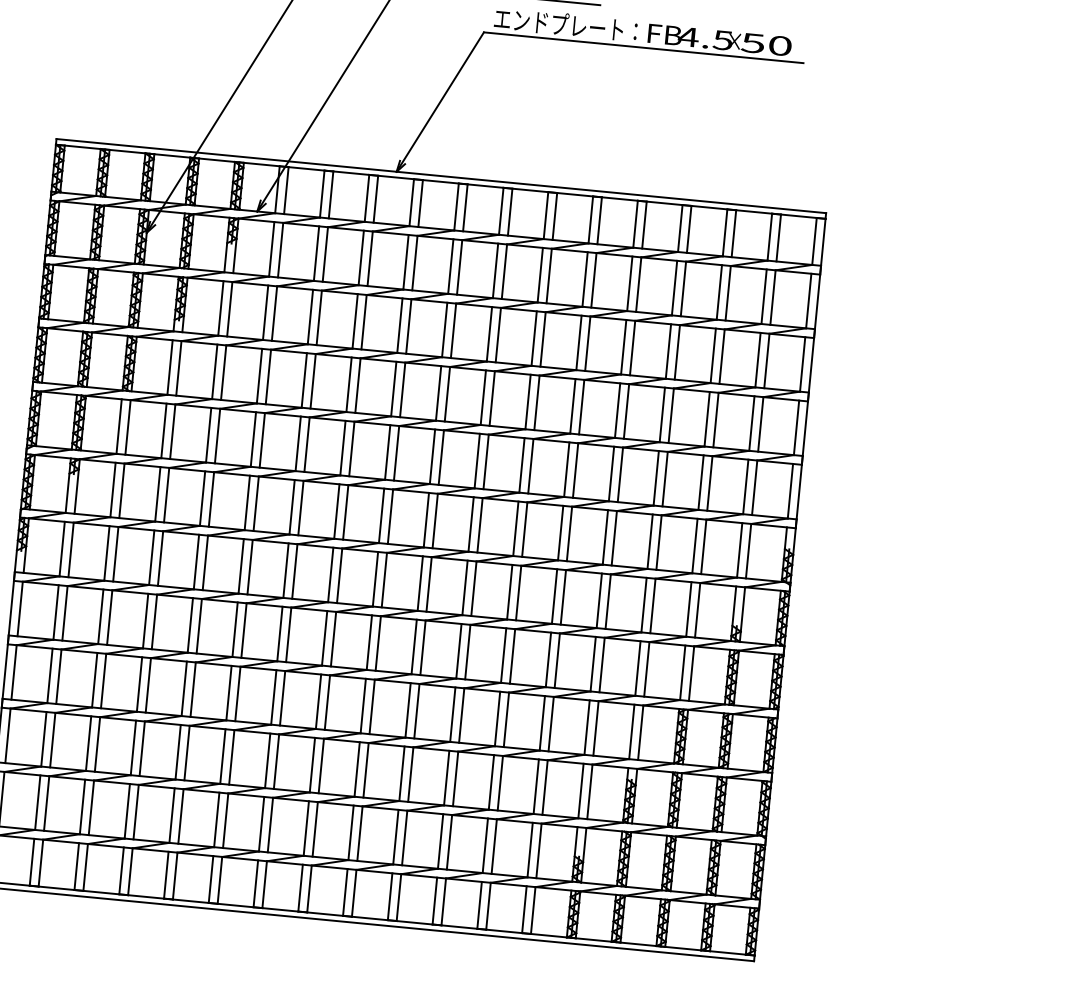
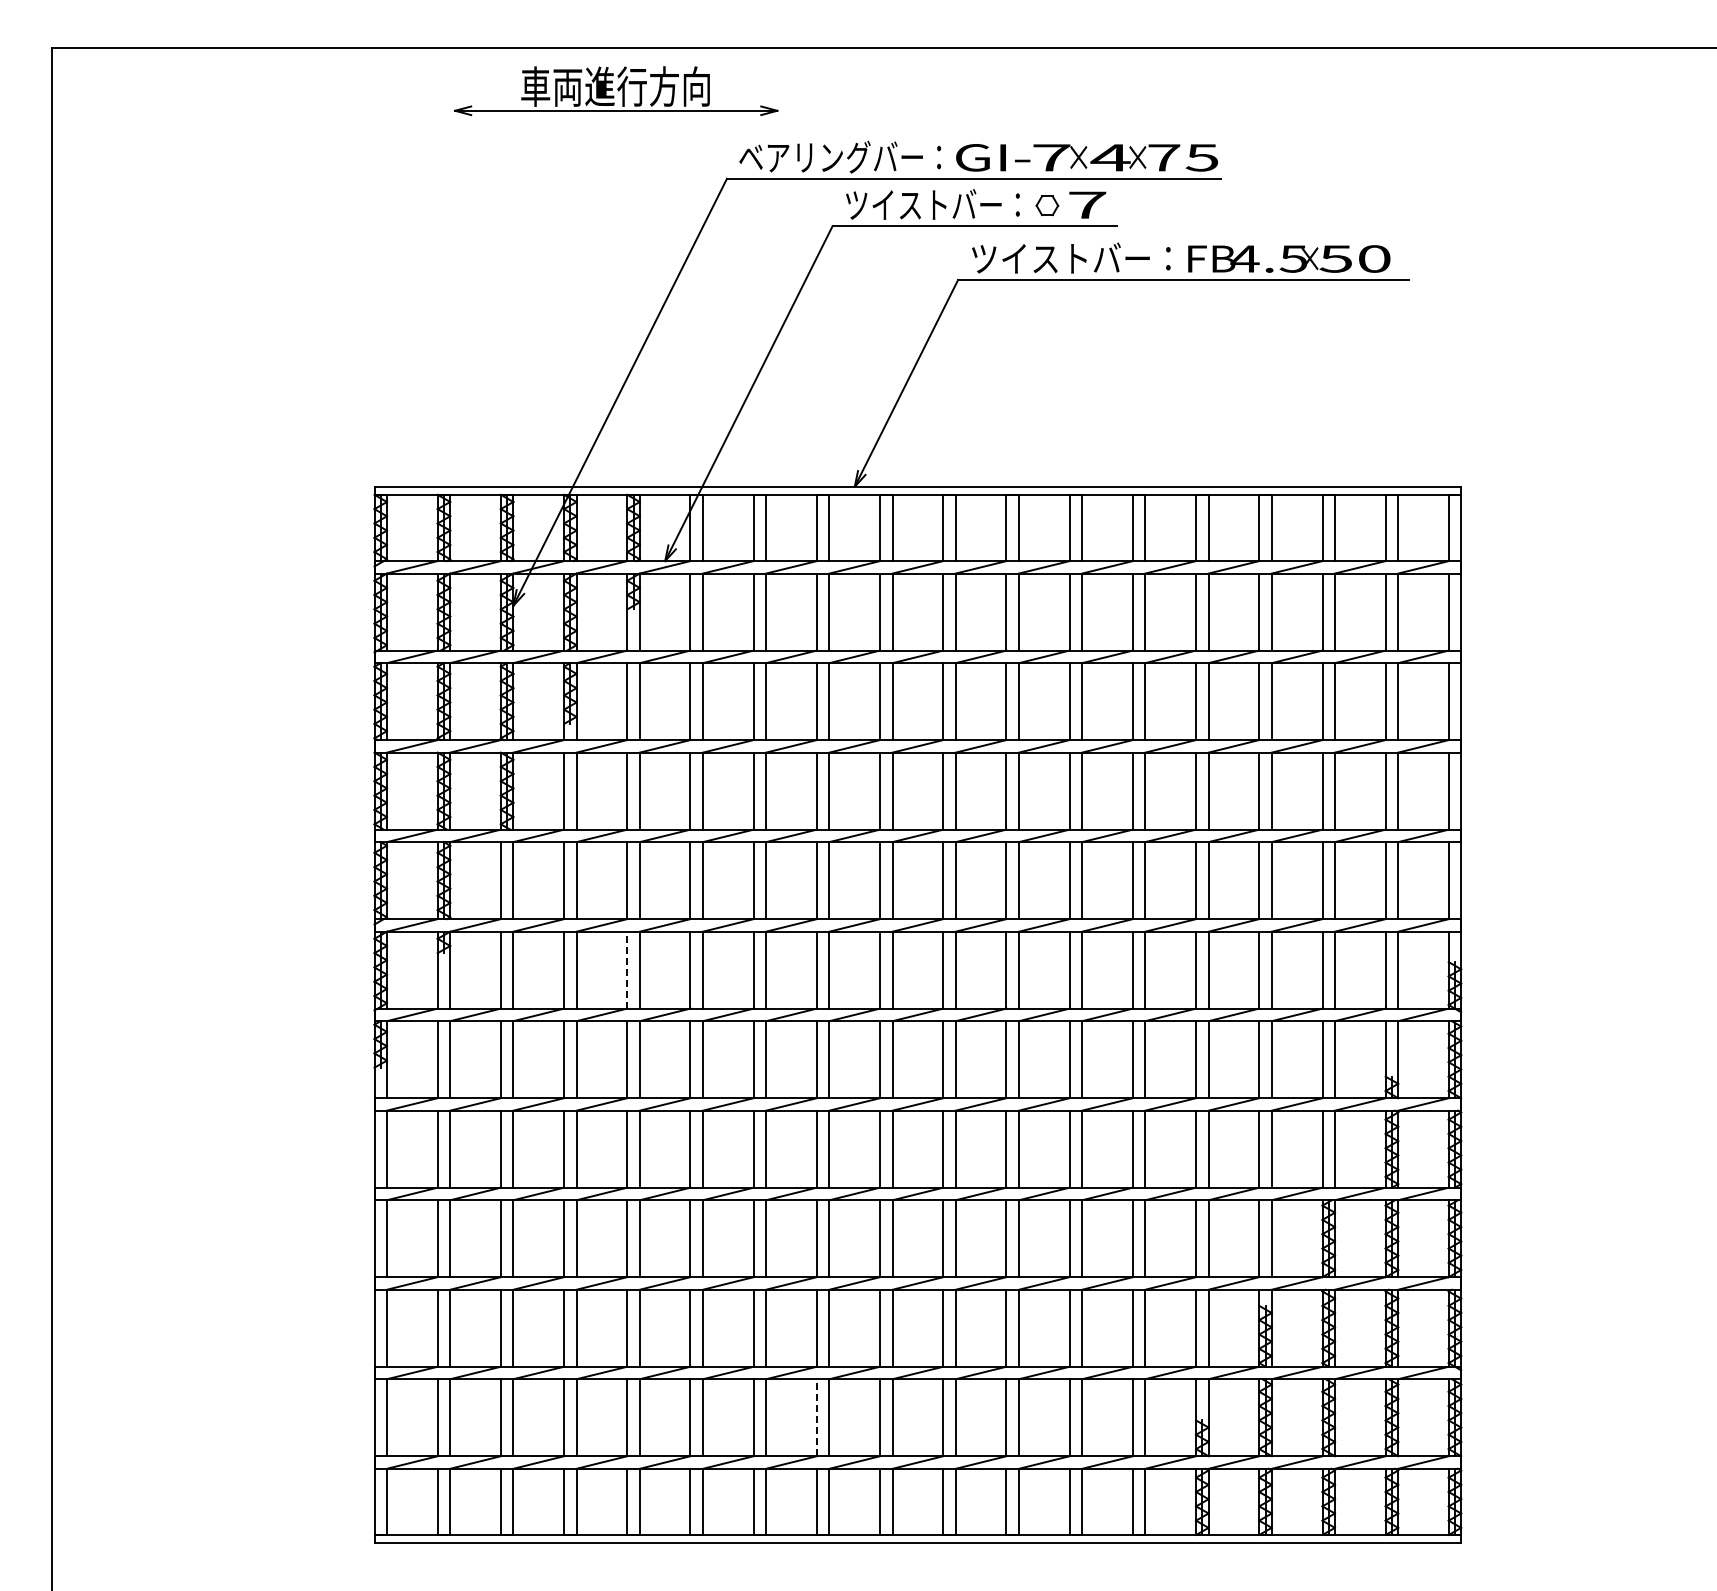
text: (565, 24) -> (1071, 257), エンドプレート： -> ツイストバー：
line: (202, 498) -> (627, 969), solid -> dashed
line: (306, 828) -> (816, 1417), solid -> dashed

